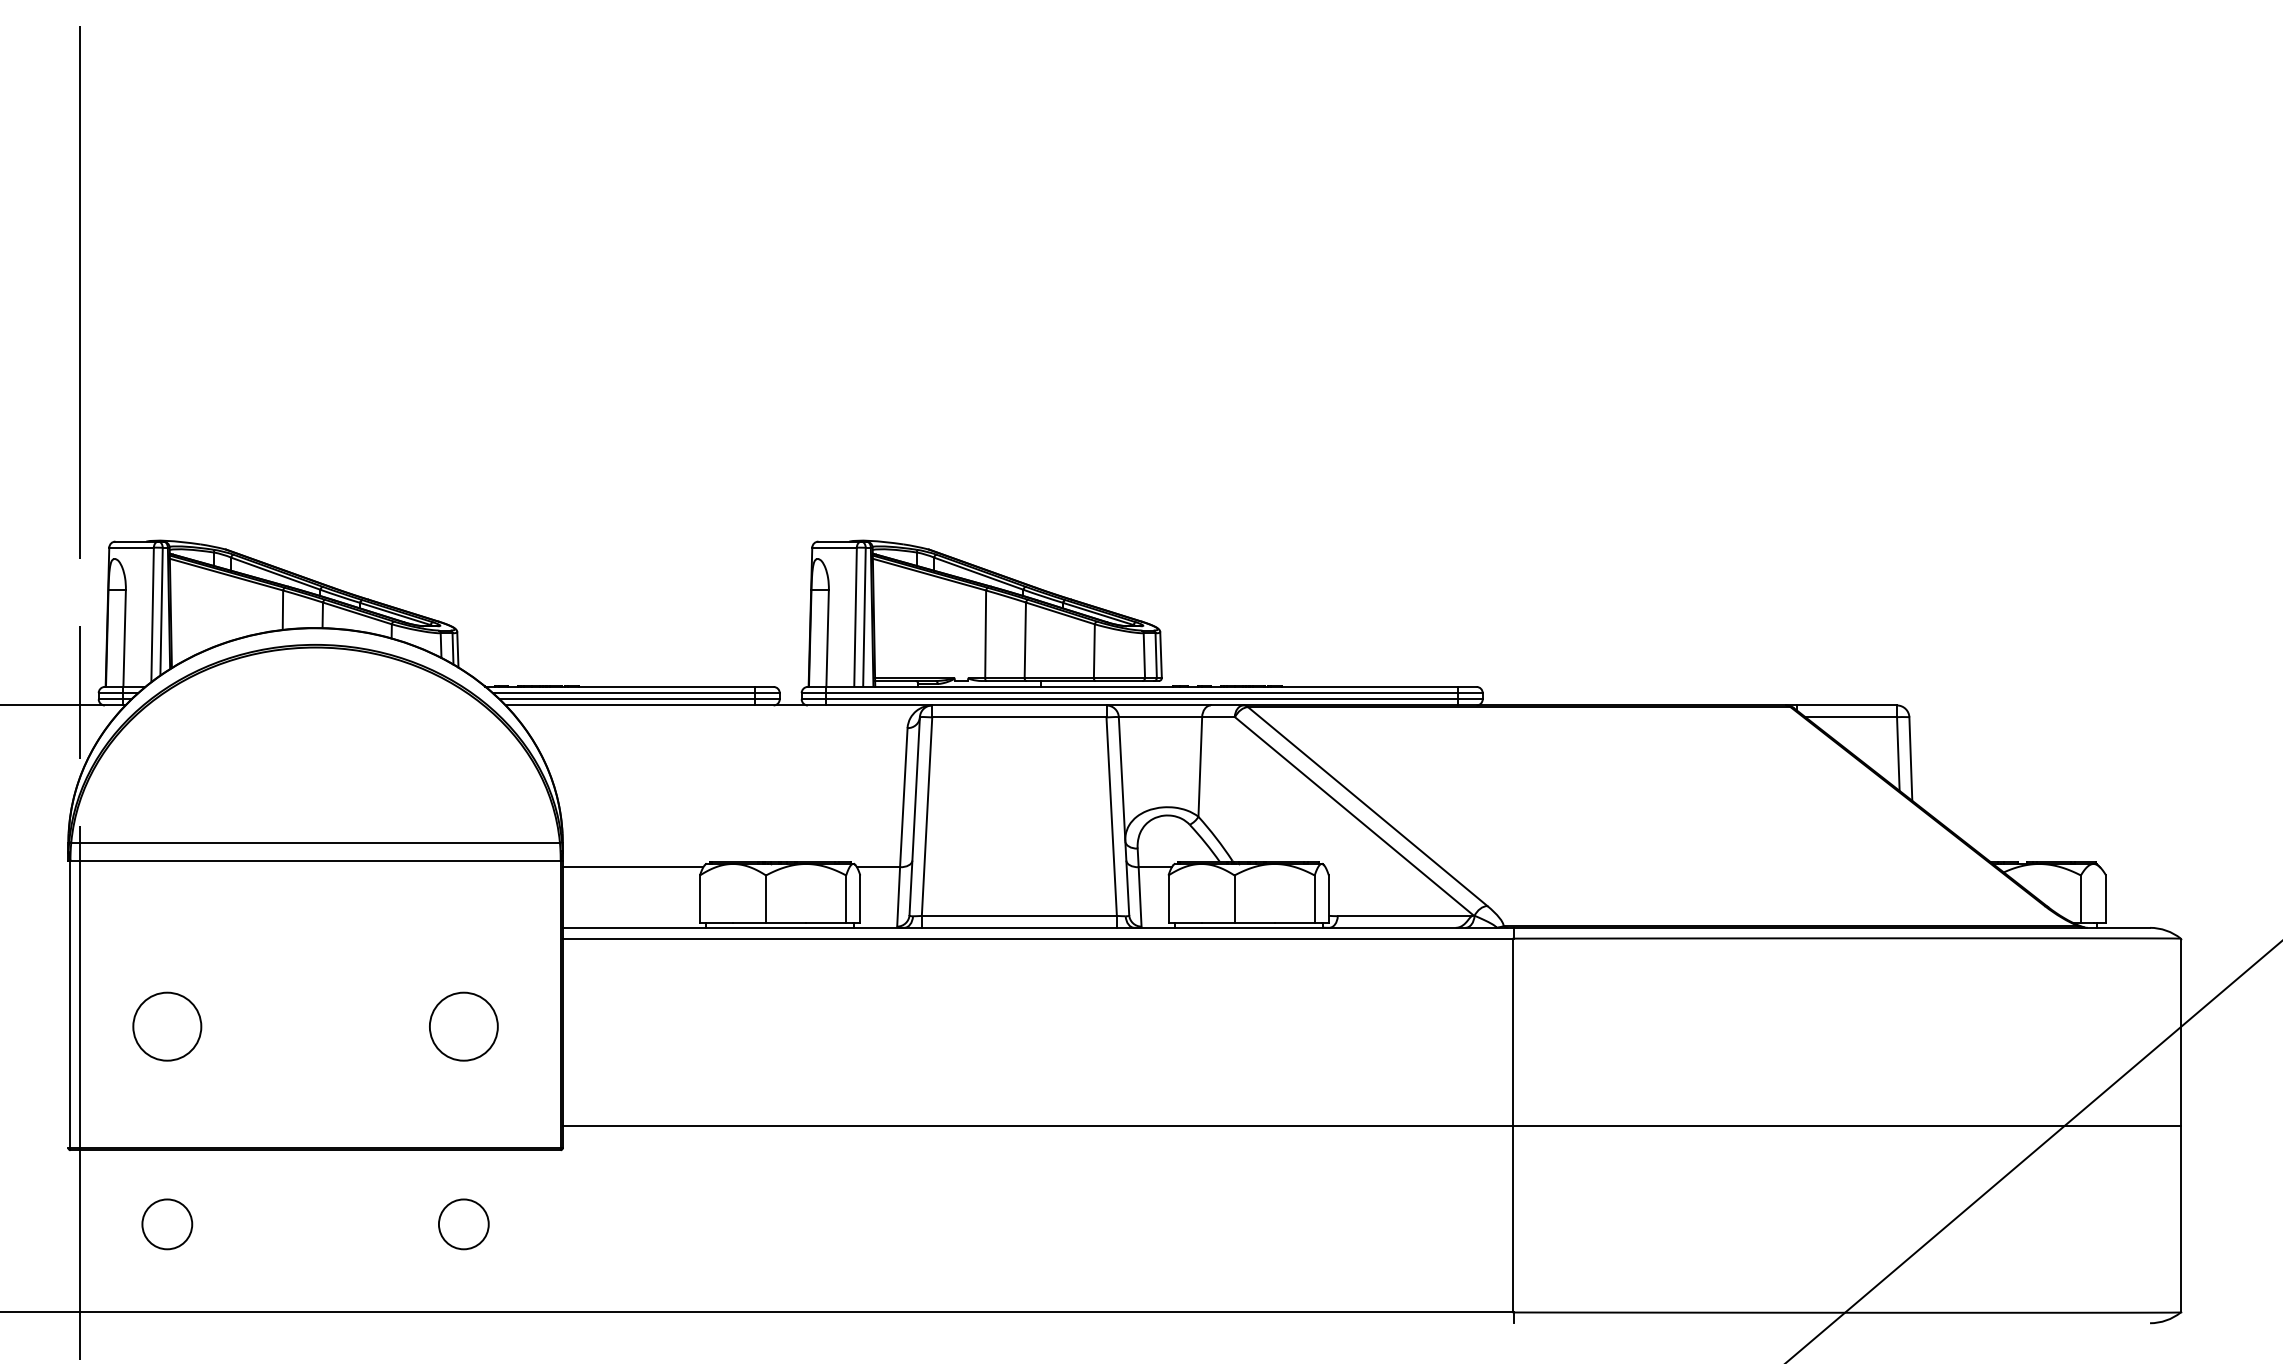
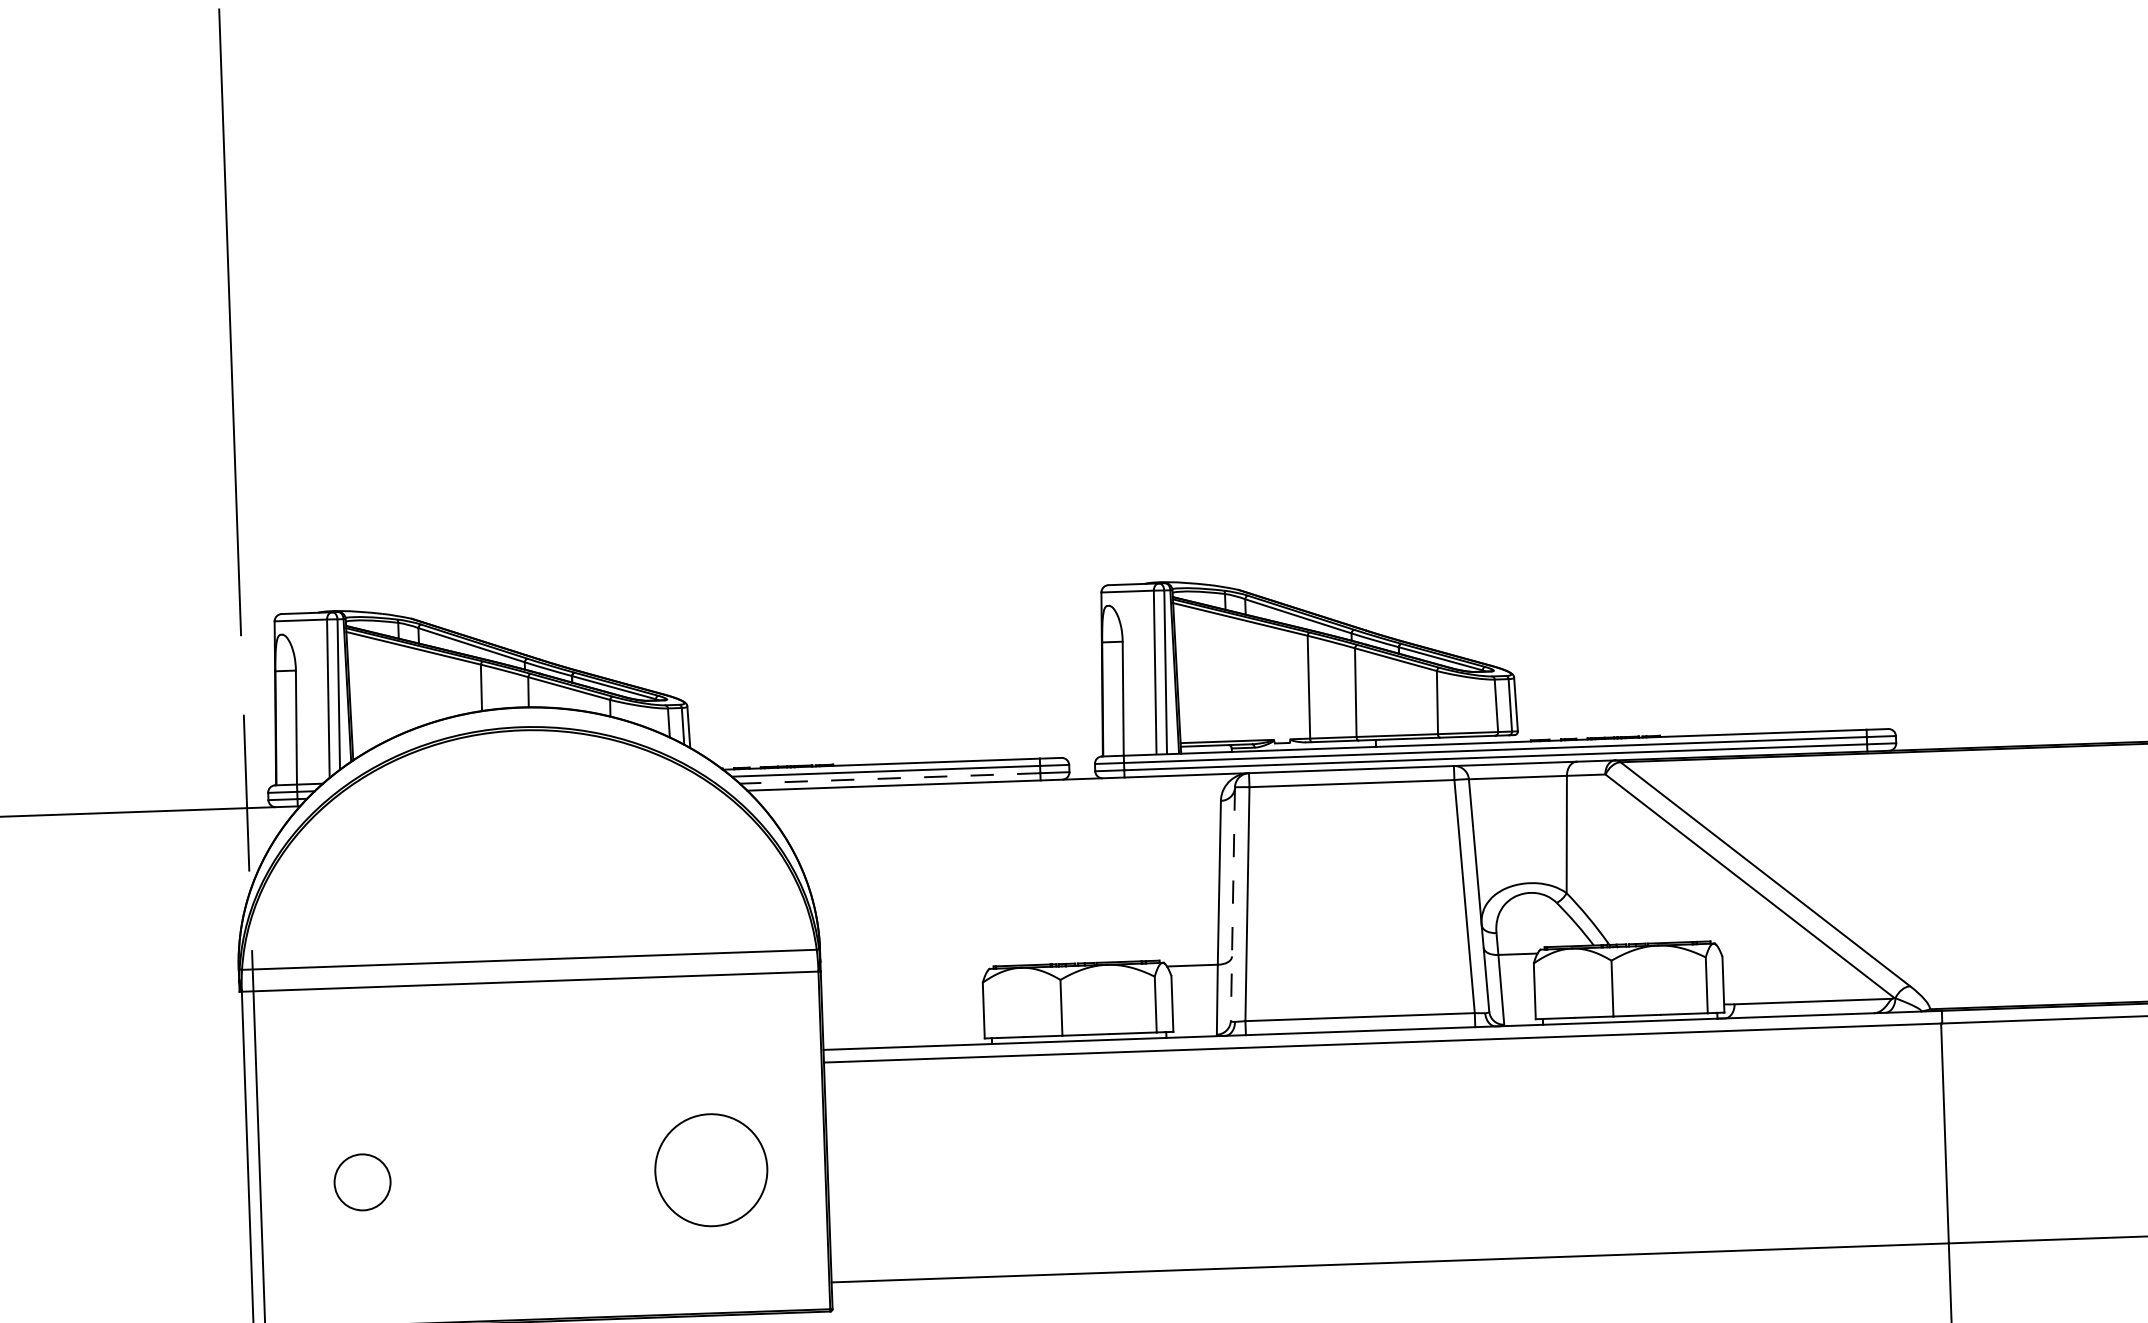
line: (627, 699) -> (890, 778), solid -> dashed
line: (914, 816) -> (1232, 904), solid -> dashed
line: (632, 867) -> (903, 976), removed
circle: (167, 1026) -> (362, 1182), size x0.7
circle: (463, 1026) -> (710, 1169), size x1.4

